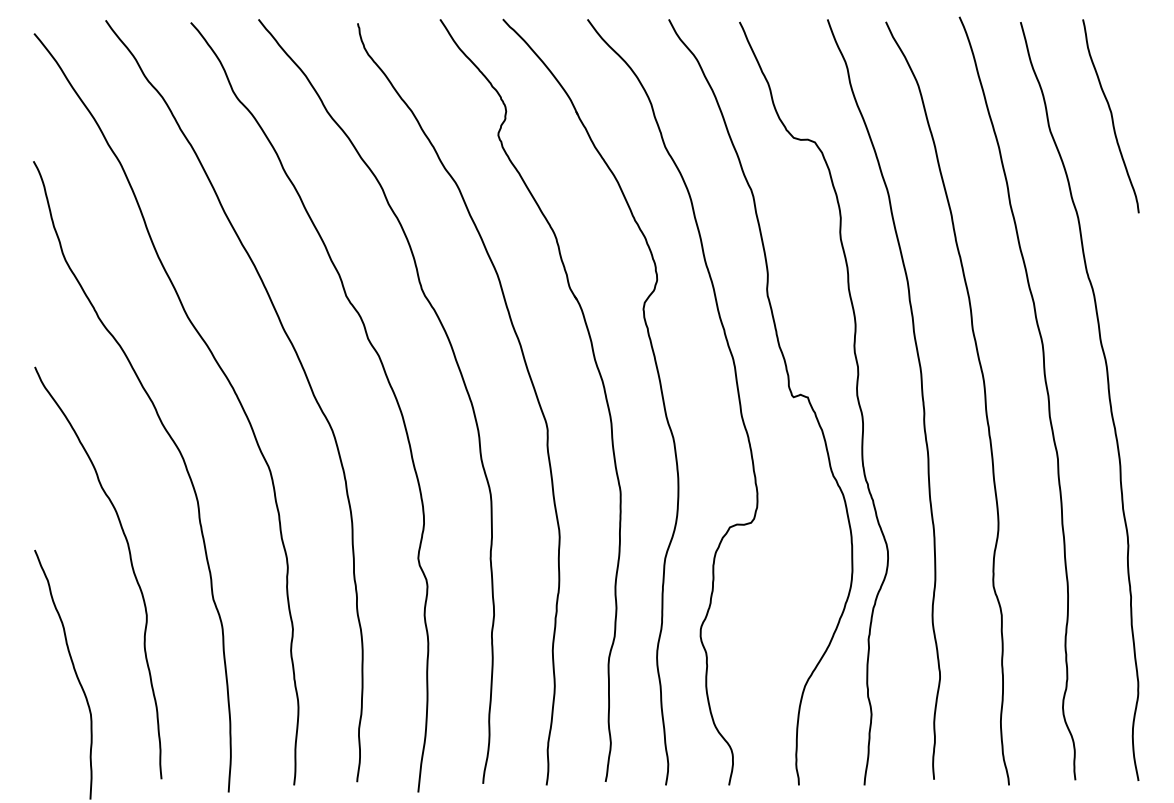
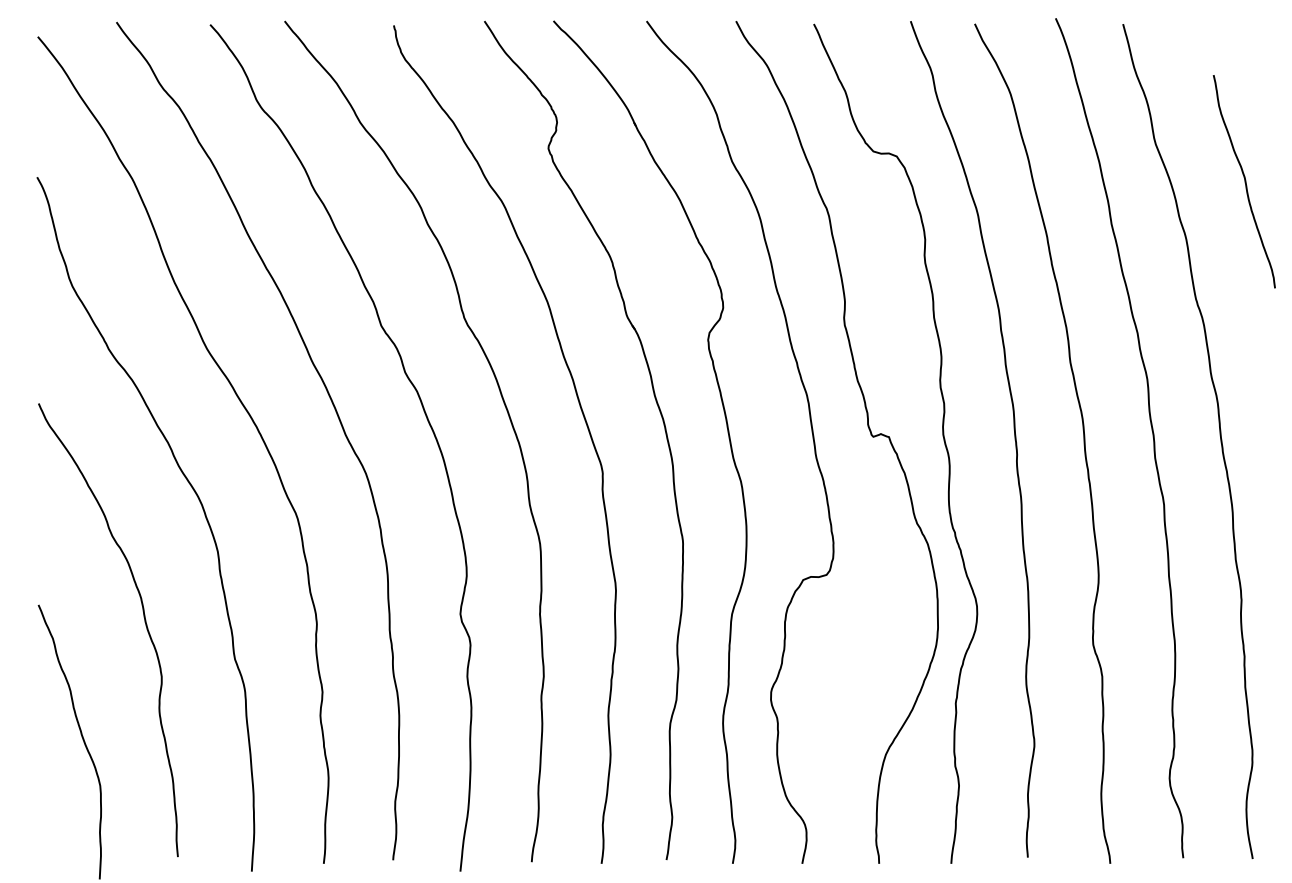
curve: (1110, 115) -> (1243, 180), moved

